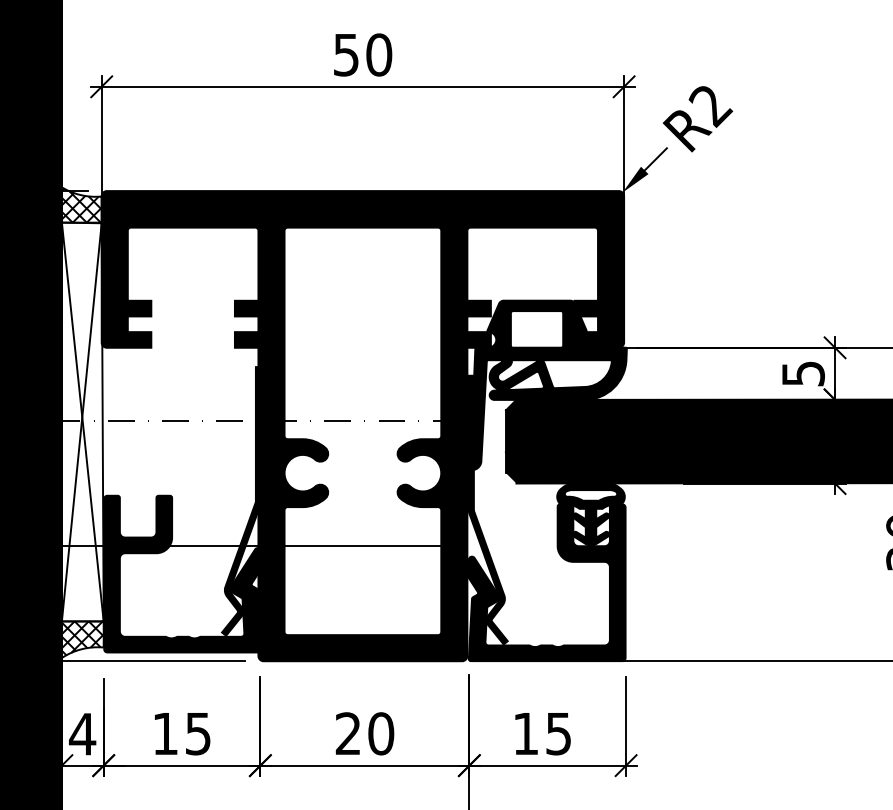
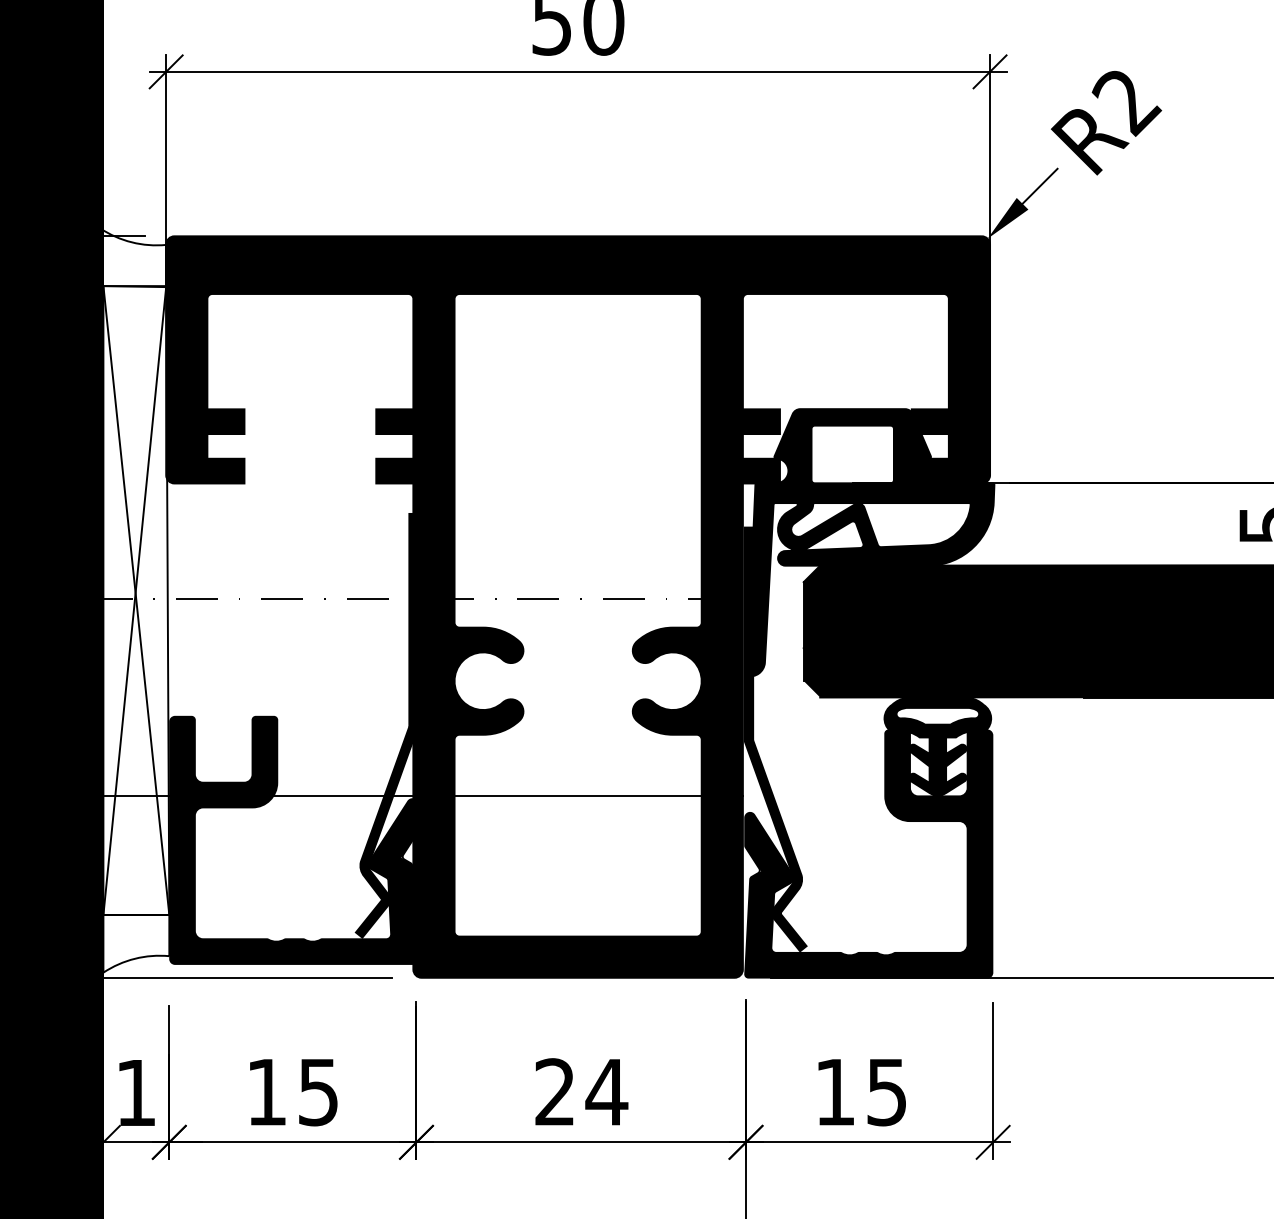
hatch: (80, 205) -> (132, 259), removed
hatch: (82, 638) -> (135, 941), removed
text: (380, 733) -> (605, 1091), 20 -> 24
text: (82, 734) -> (135, 1093), 4 -> 1

